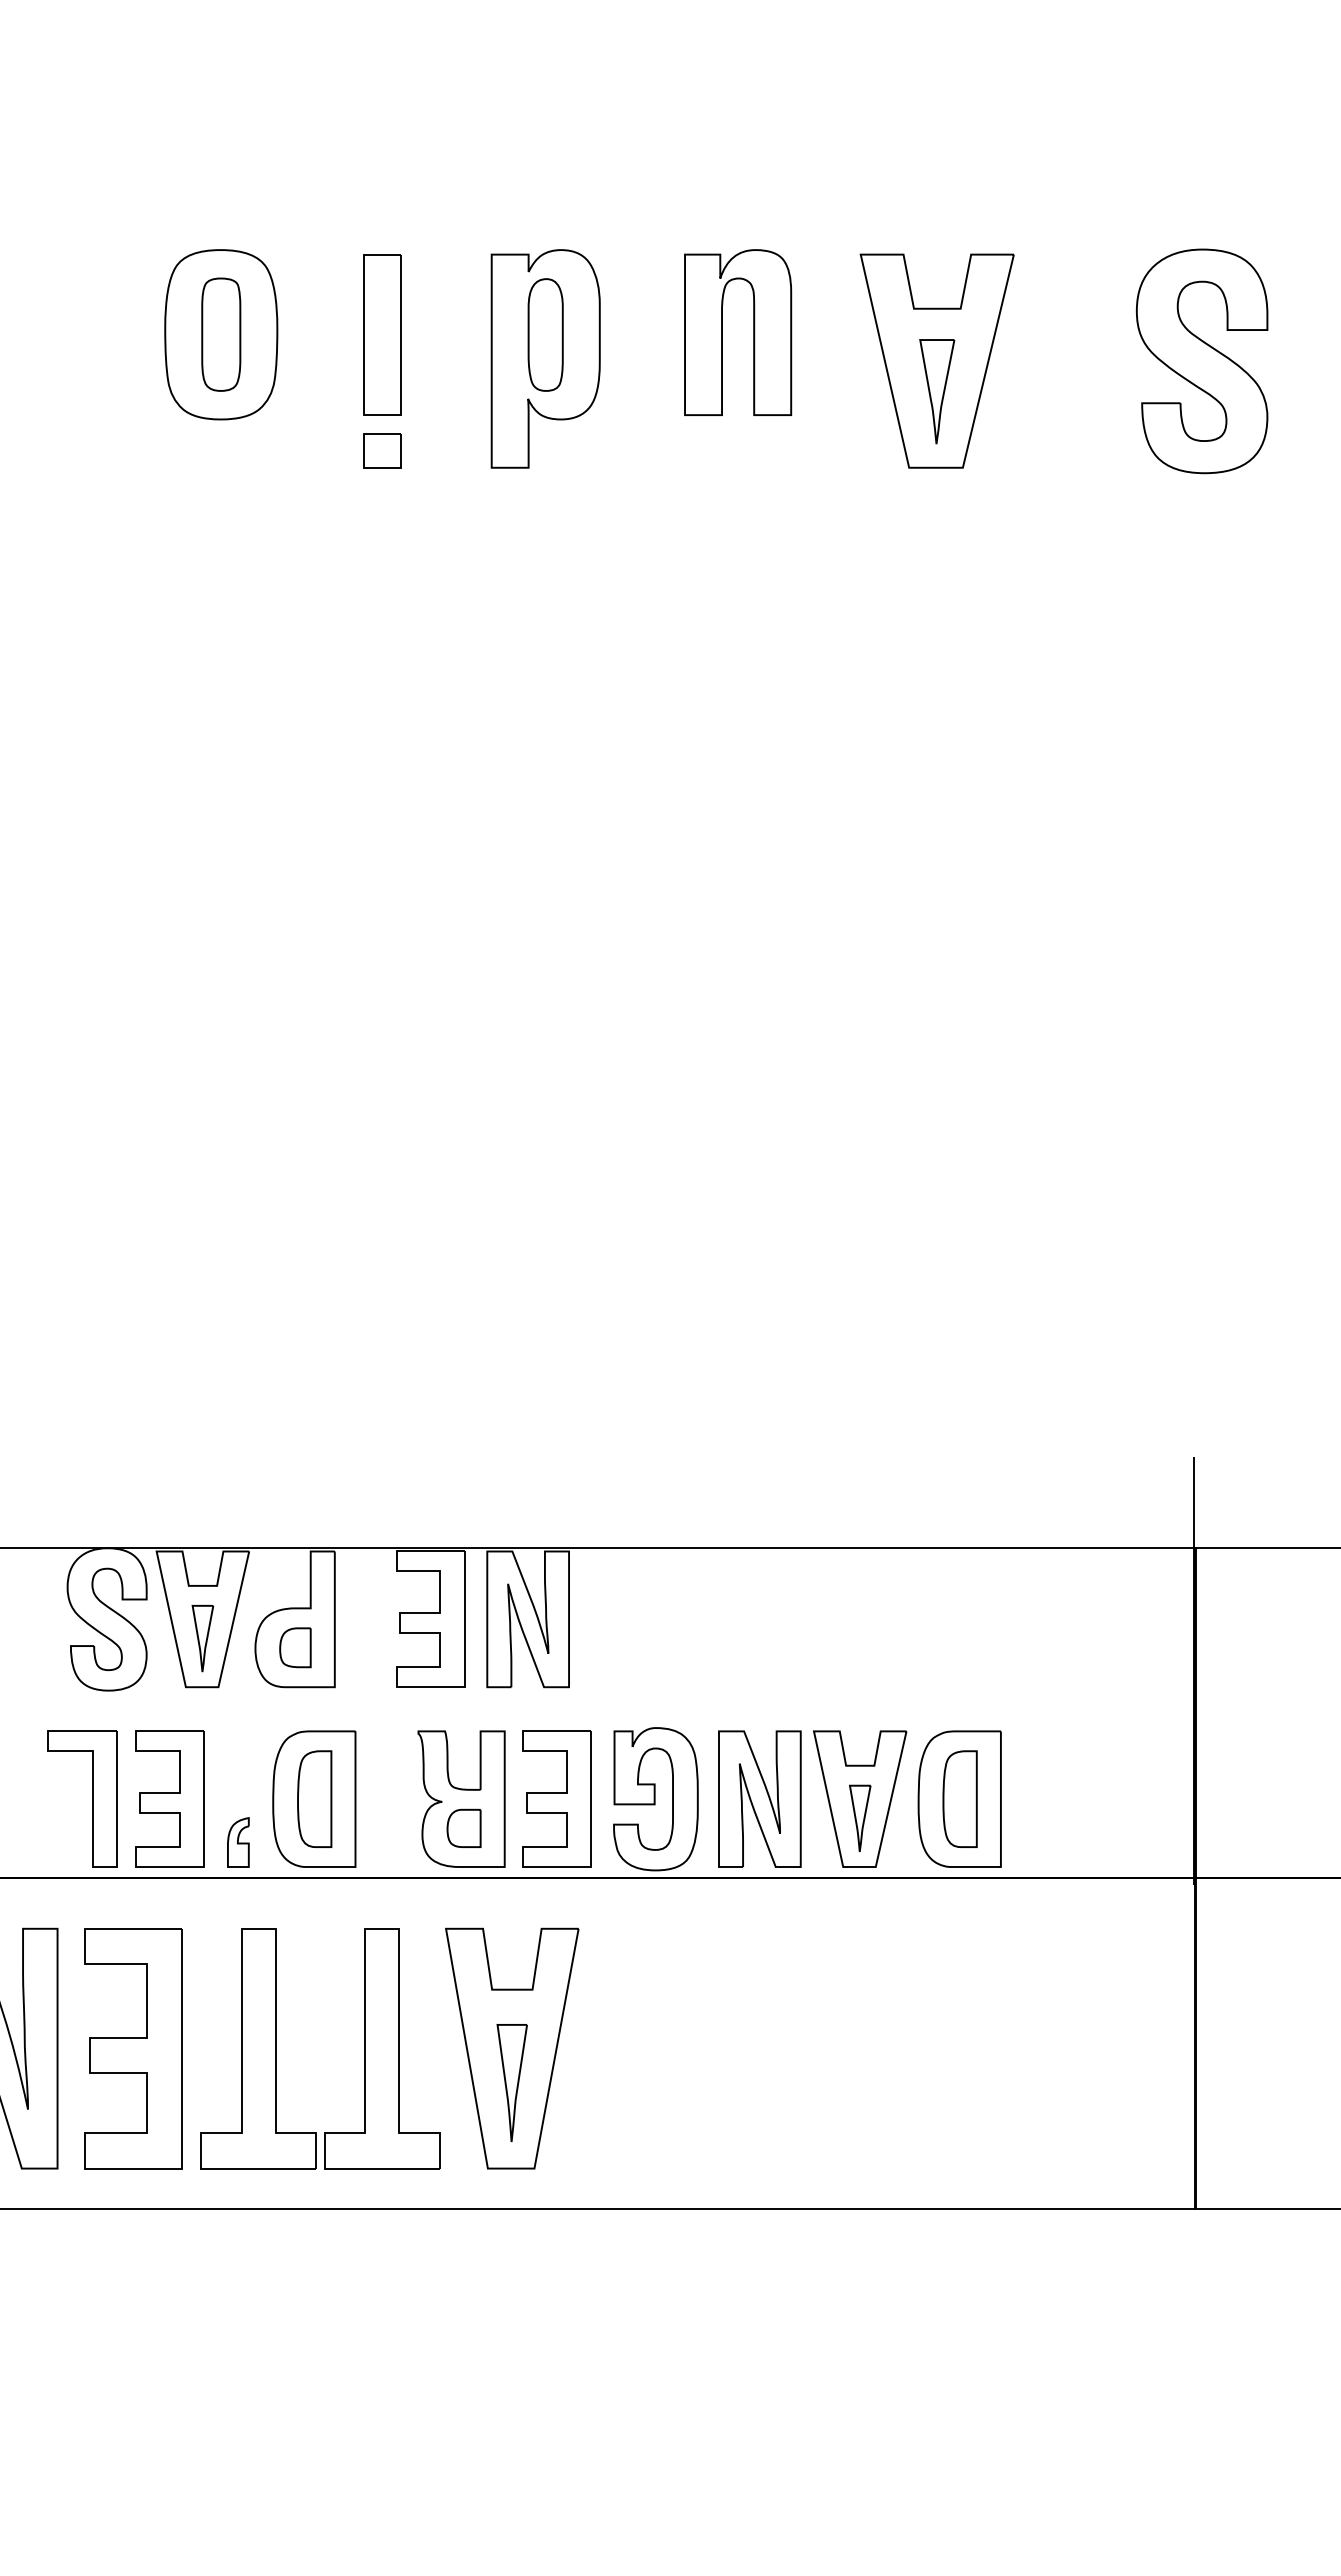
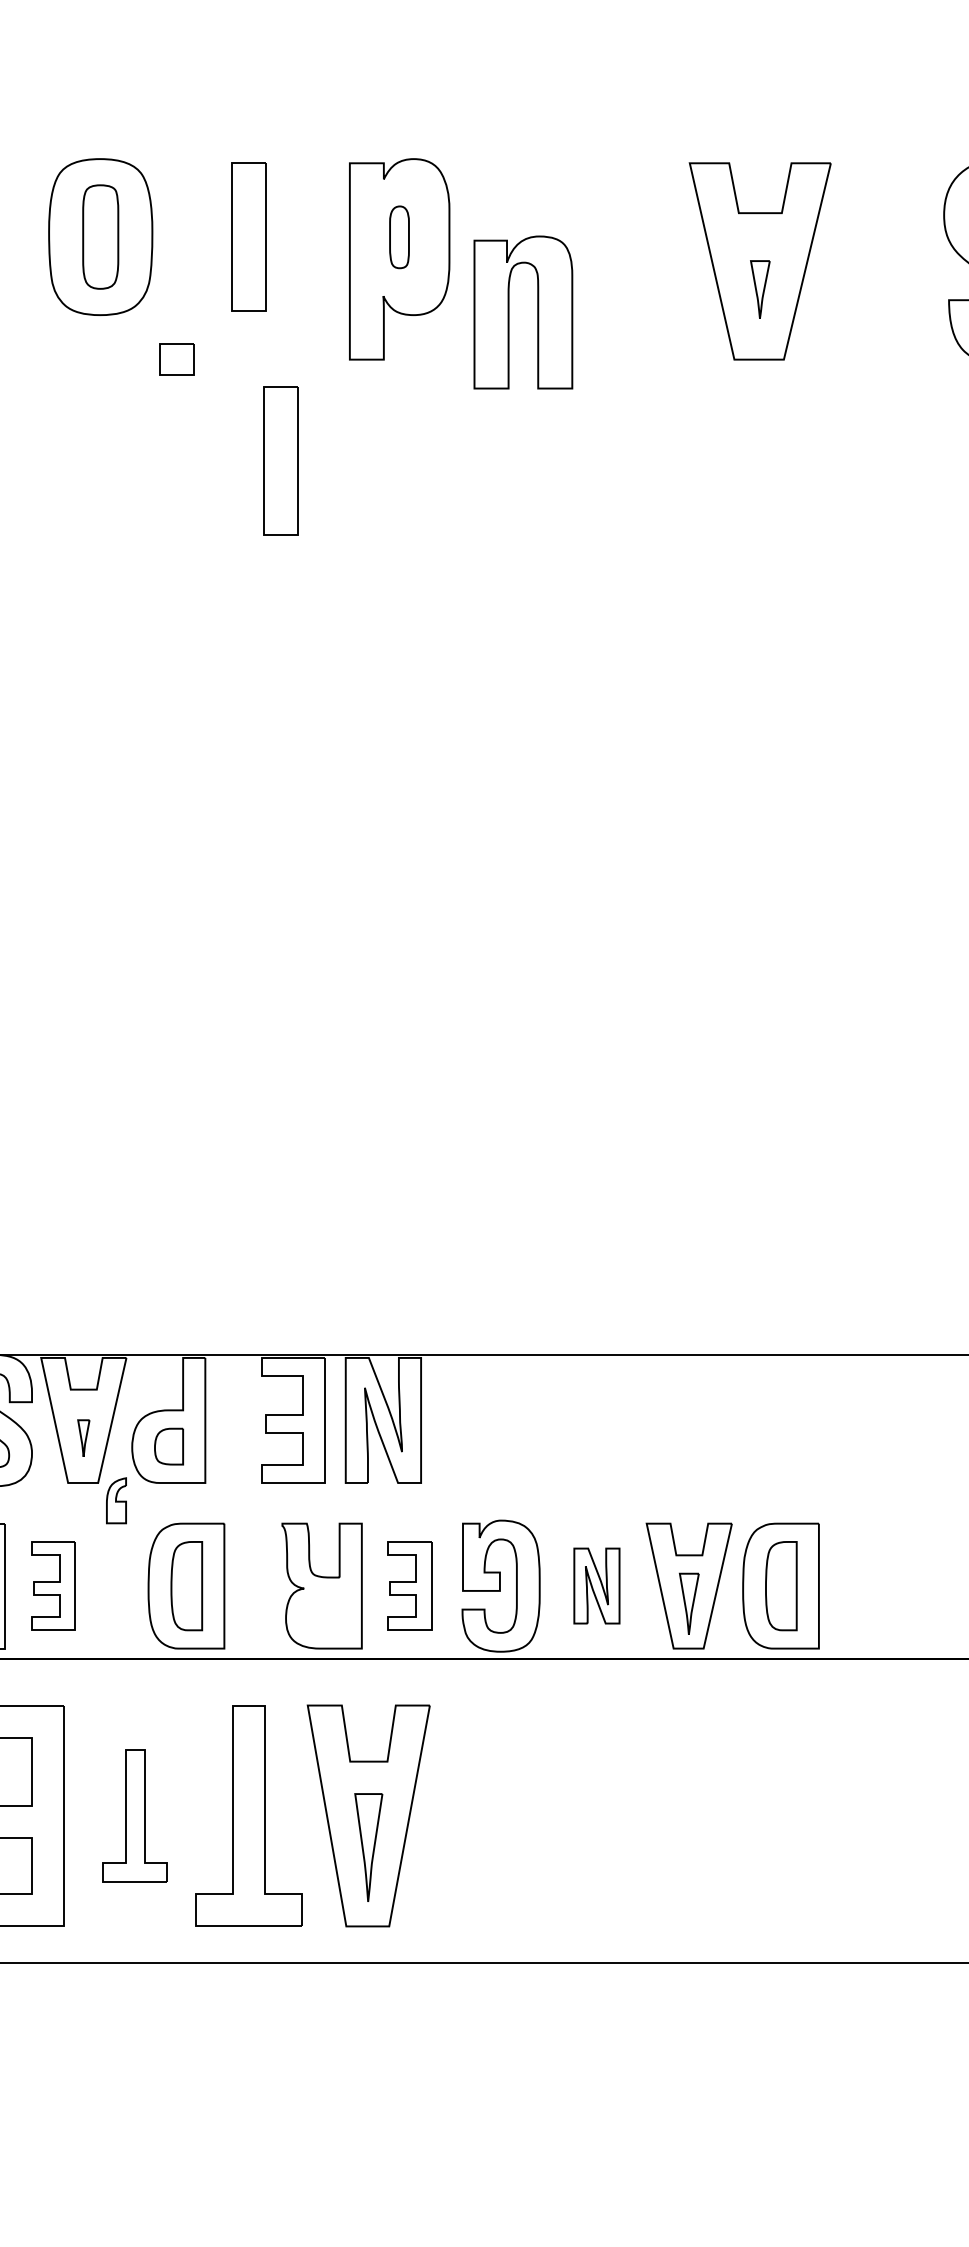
part: (753, 332) -> (537, 312), moved
part: (545, 334) -> (399, 236), size x0.6
part: (937, 391) -> (760, 289), size x0.6
part: (382, 450) -> (176, 359), moved
part: (416, 577) -> (280, 460), added
part: (202, 1638) -> (83, 1438), size x0.6
part: (169, 1798) -> (53, 1585), size x0.7
part: (556, 1798) -> (409, 1585), size x0.7
part: (759, 1798) -> (596, 1585), size x0.6
part: (463, 1827) -> (323, 1612), removed
part: (238, 1842) -> (116, 1500), moved
part: (258, 2048) -> (135, 1815), size x0.6

